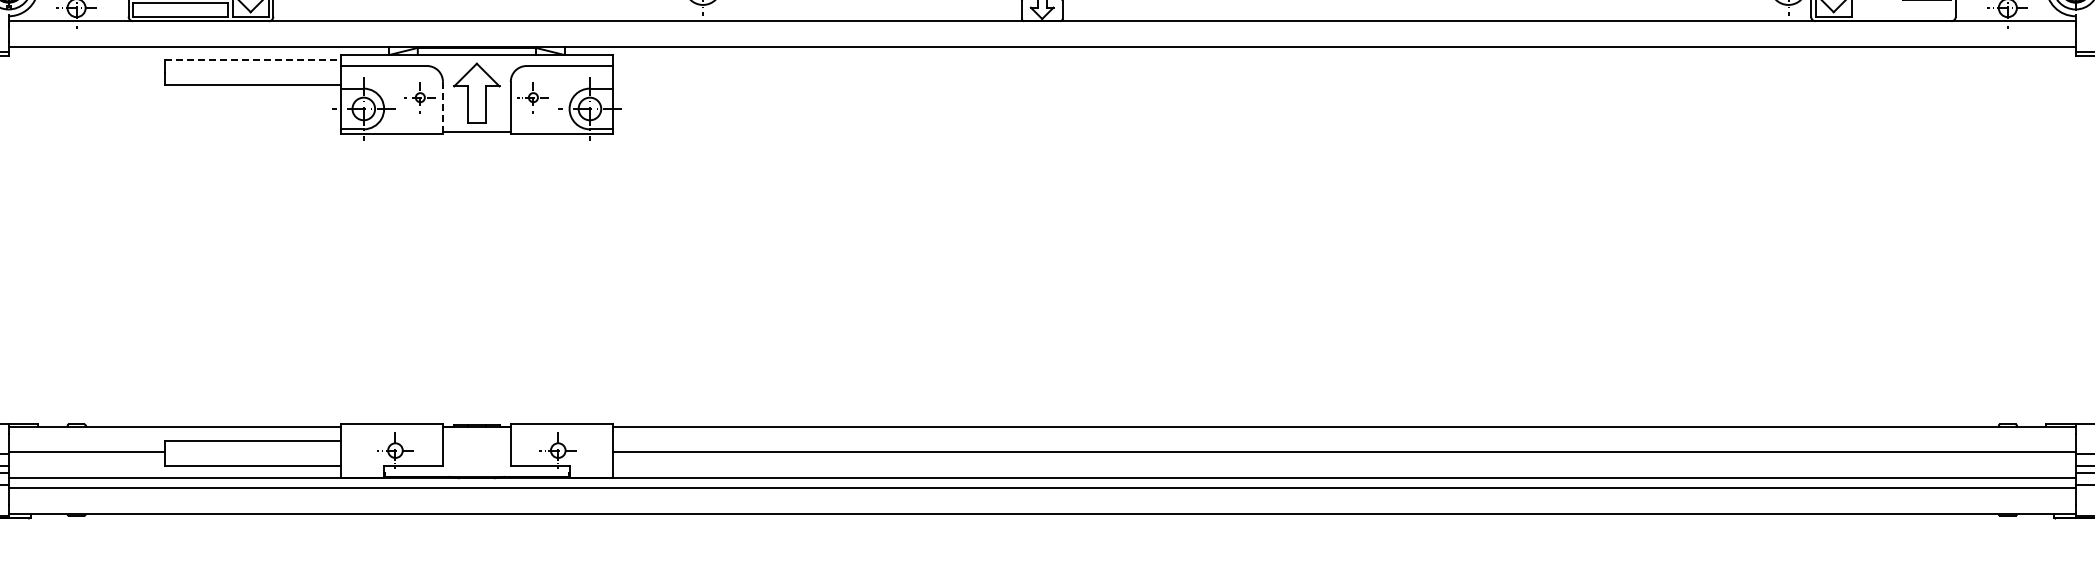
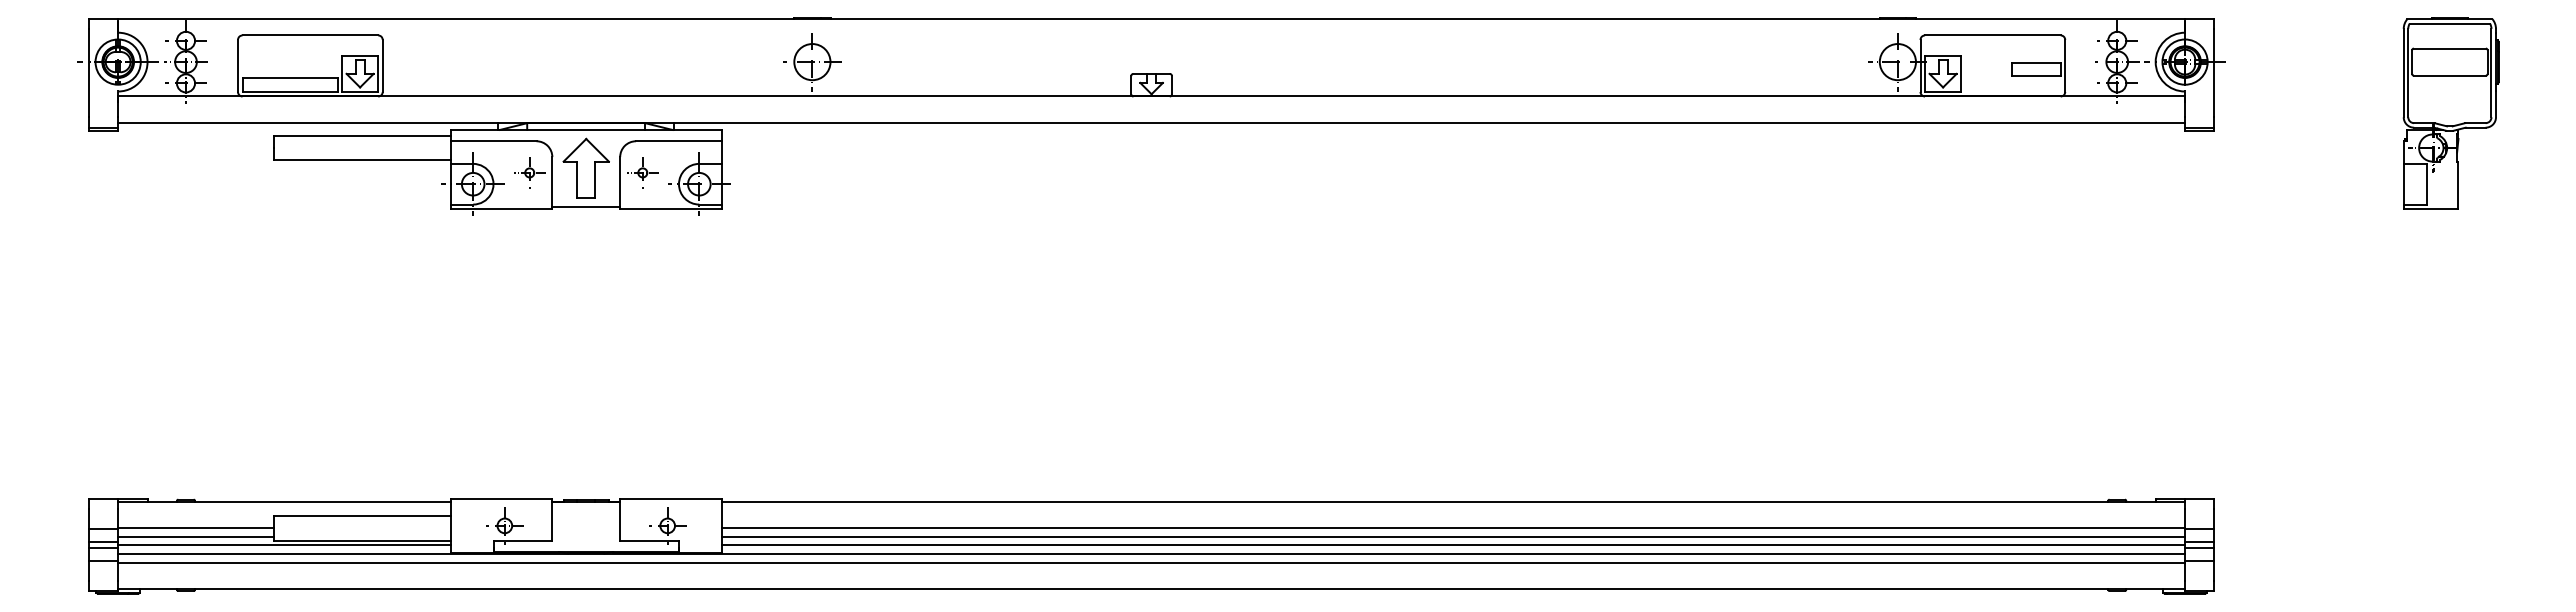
line: (253, 60) -> (362, 135), dashed -> solid
line: (443, 108) -> (552, 183), dashed -> solid
line: (87, 462) -> (196, 537), added
line: (1344, 462) -> (1453, 537), added
line: (175, 470) -> (284, 545), added
line: (1344, 470) -> (1453, 545), added

